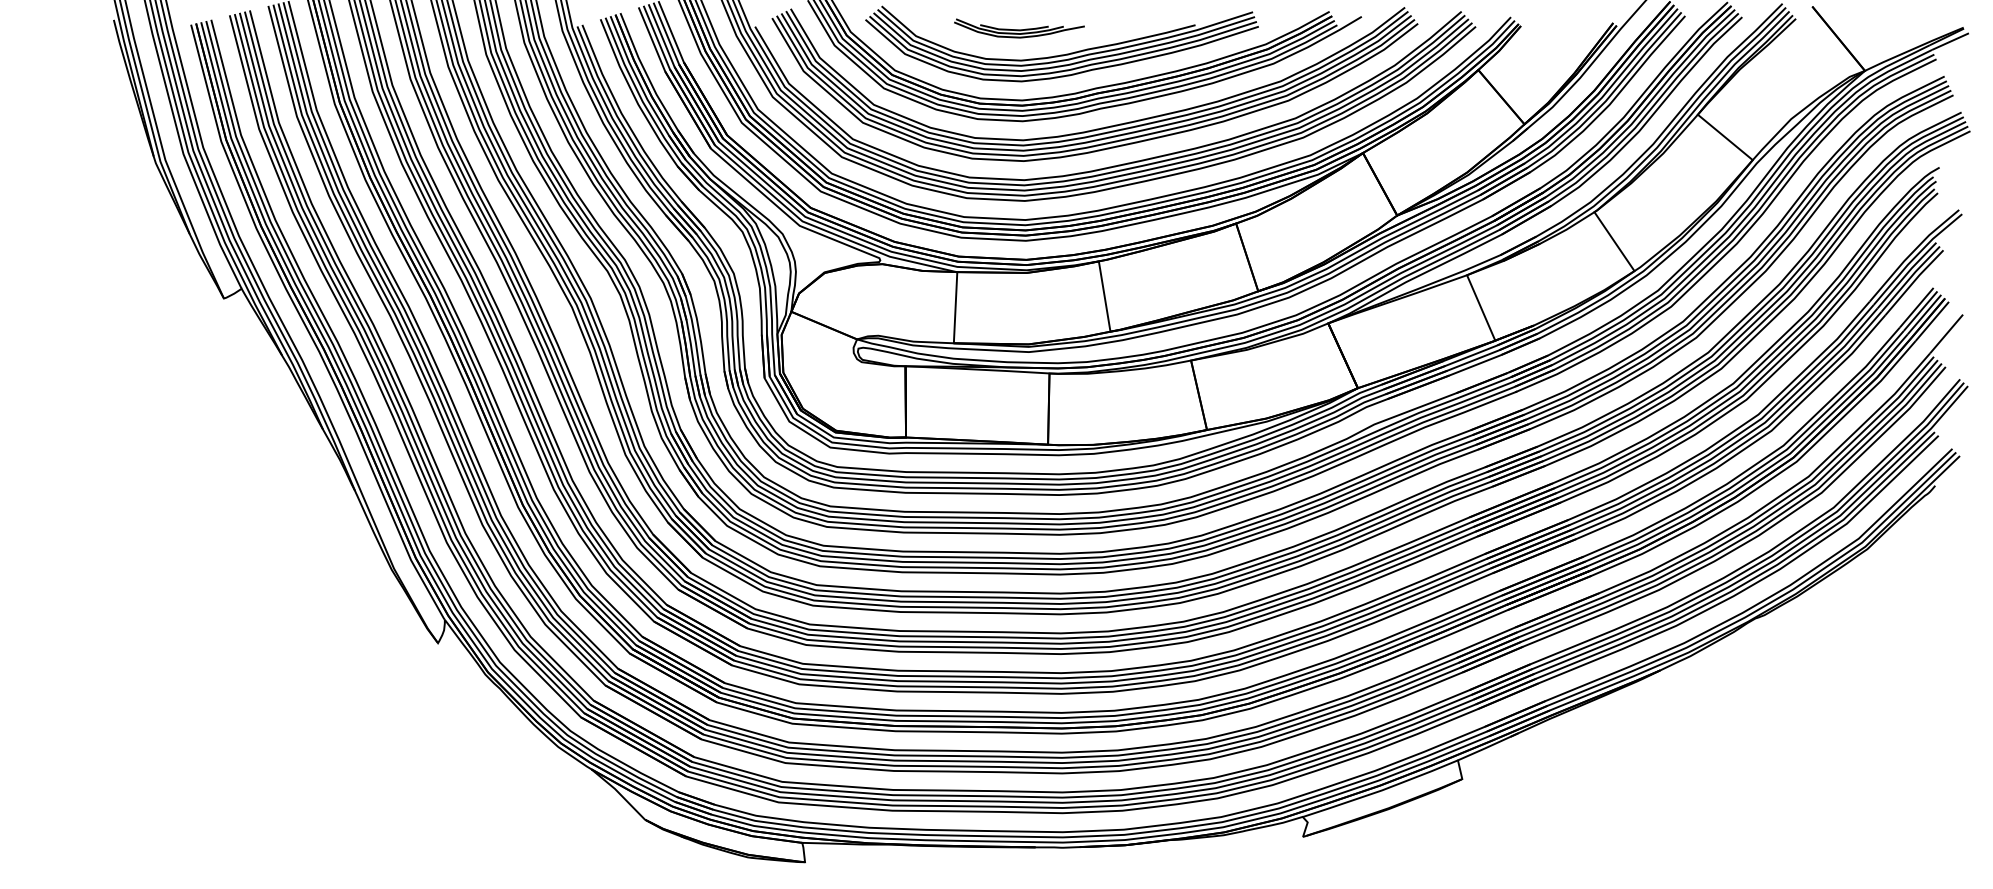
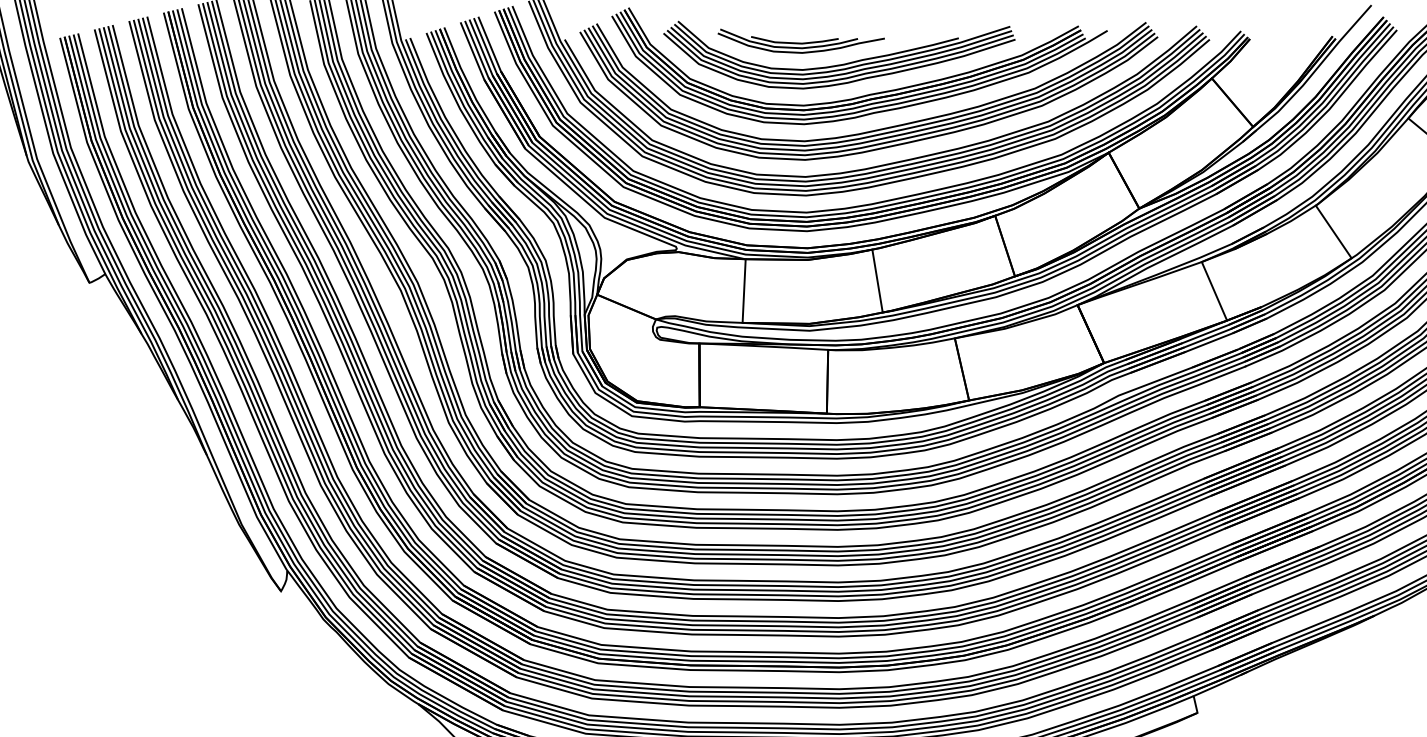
part: (1019, 28) -> (801, 41), size x1.43

